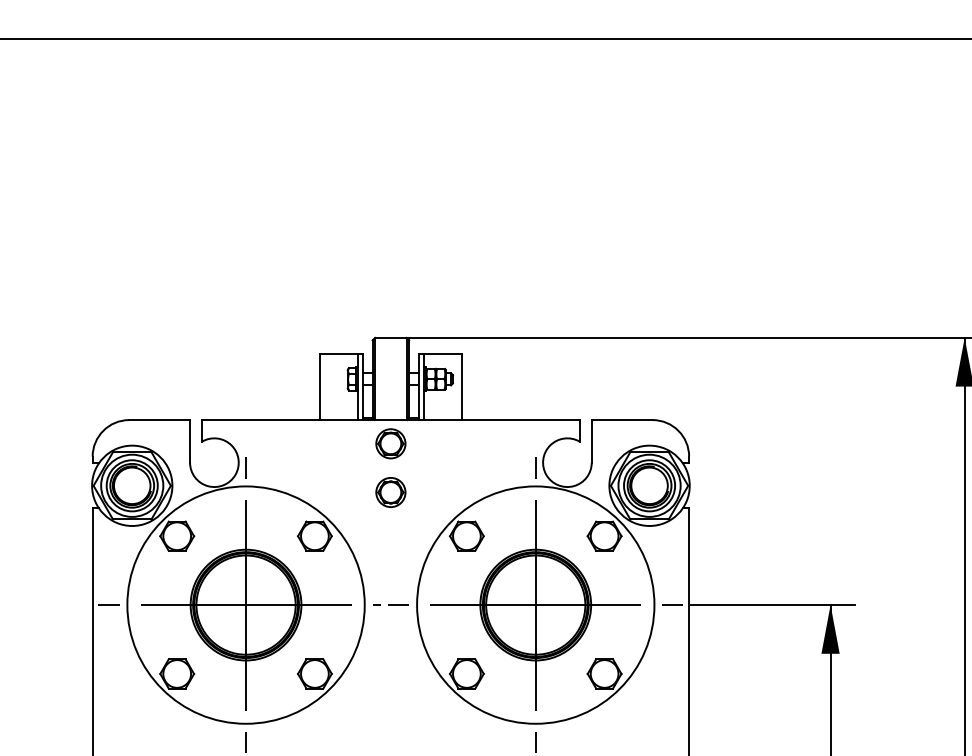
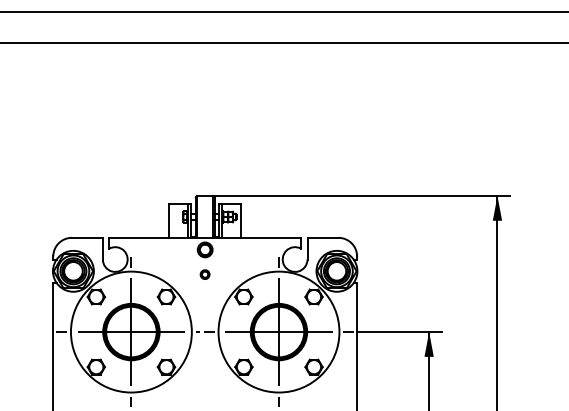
part: (389, 492) -> (204, 274), size x0.6

